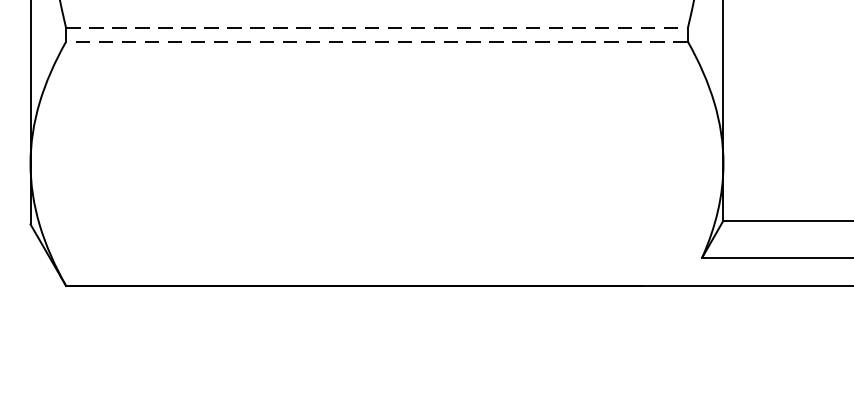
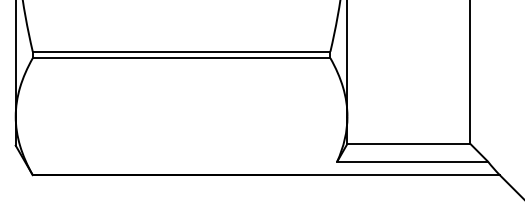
line: (376, 27) -> (181, 51), dashed -> solid
line: (376, 42) -> (181, 58), dashed -> solid

